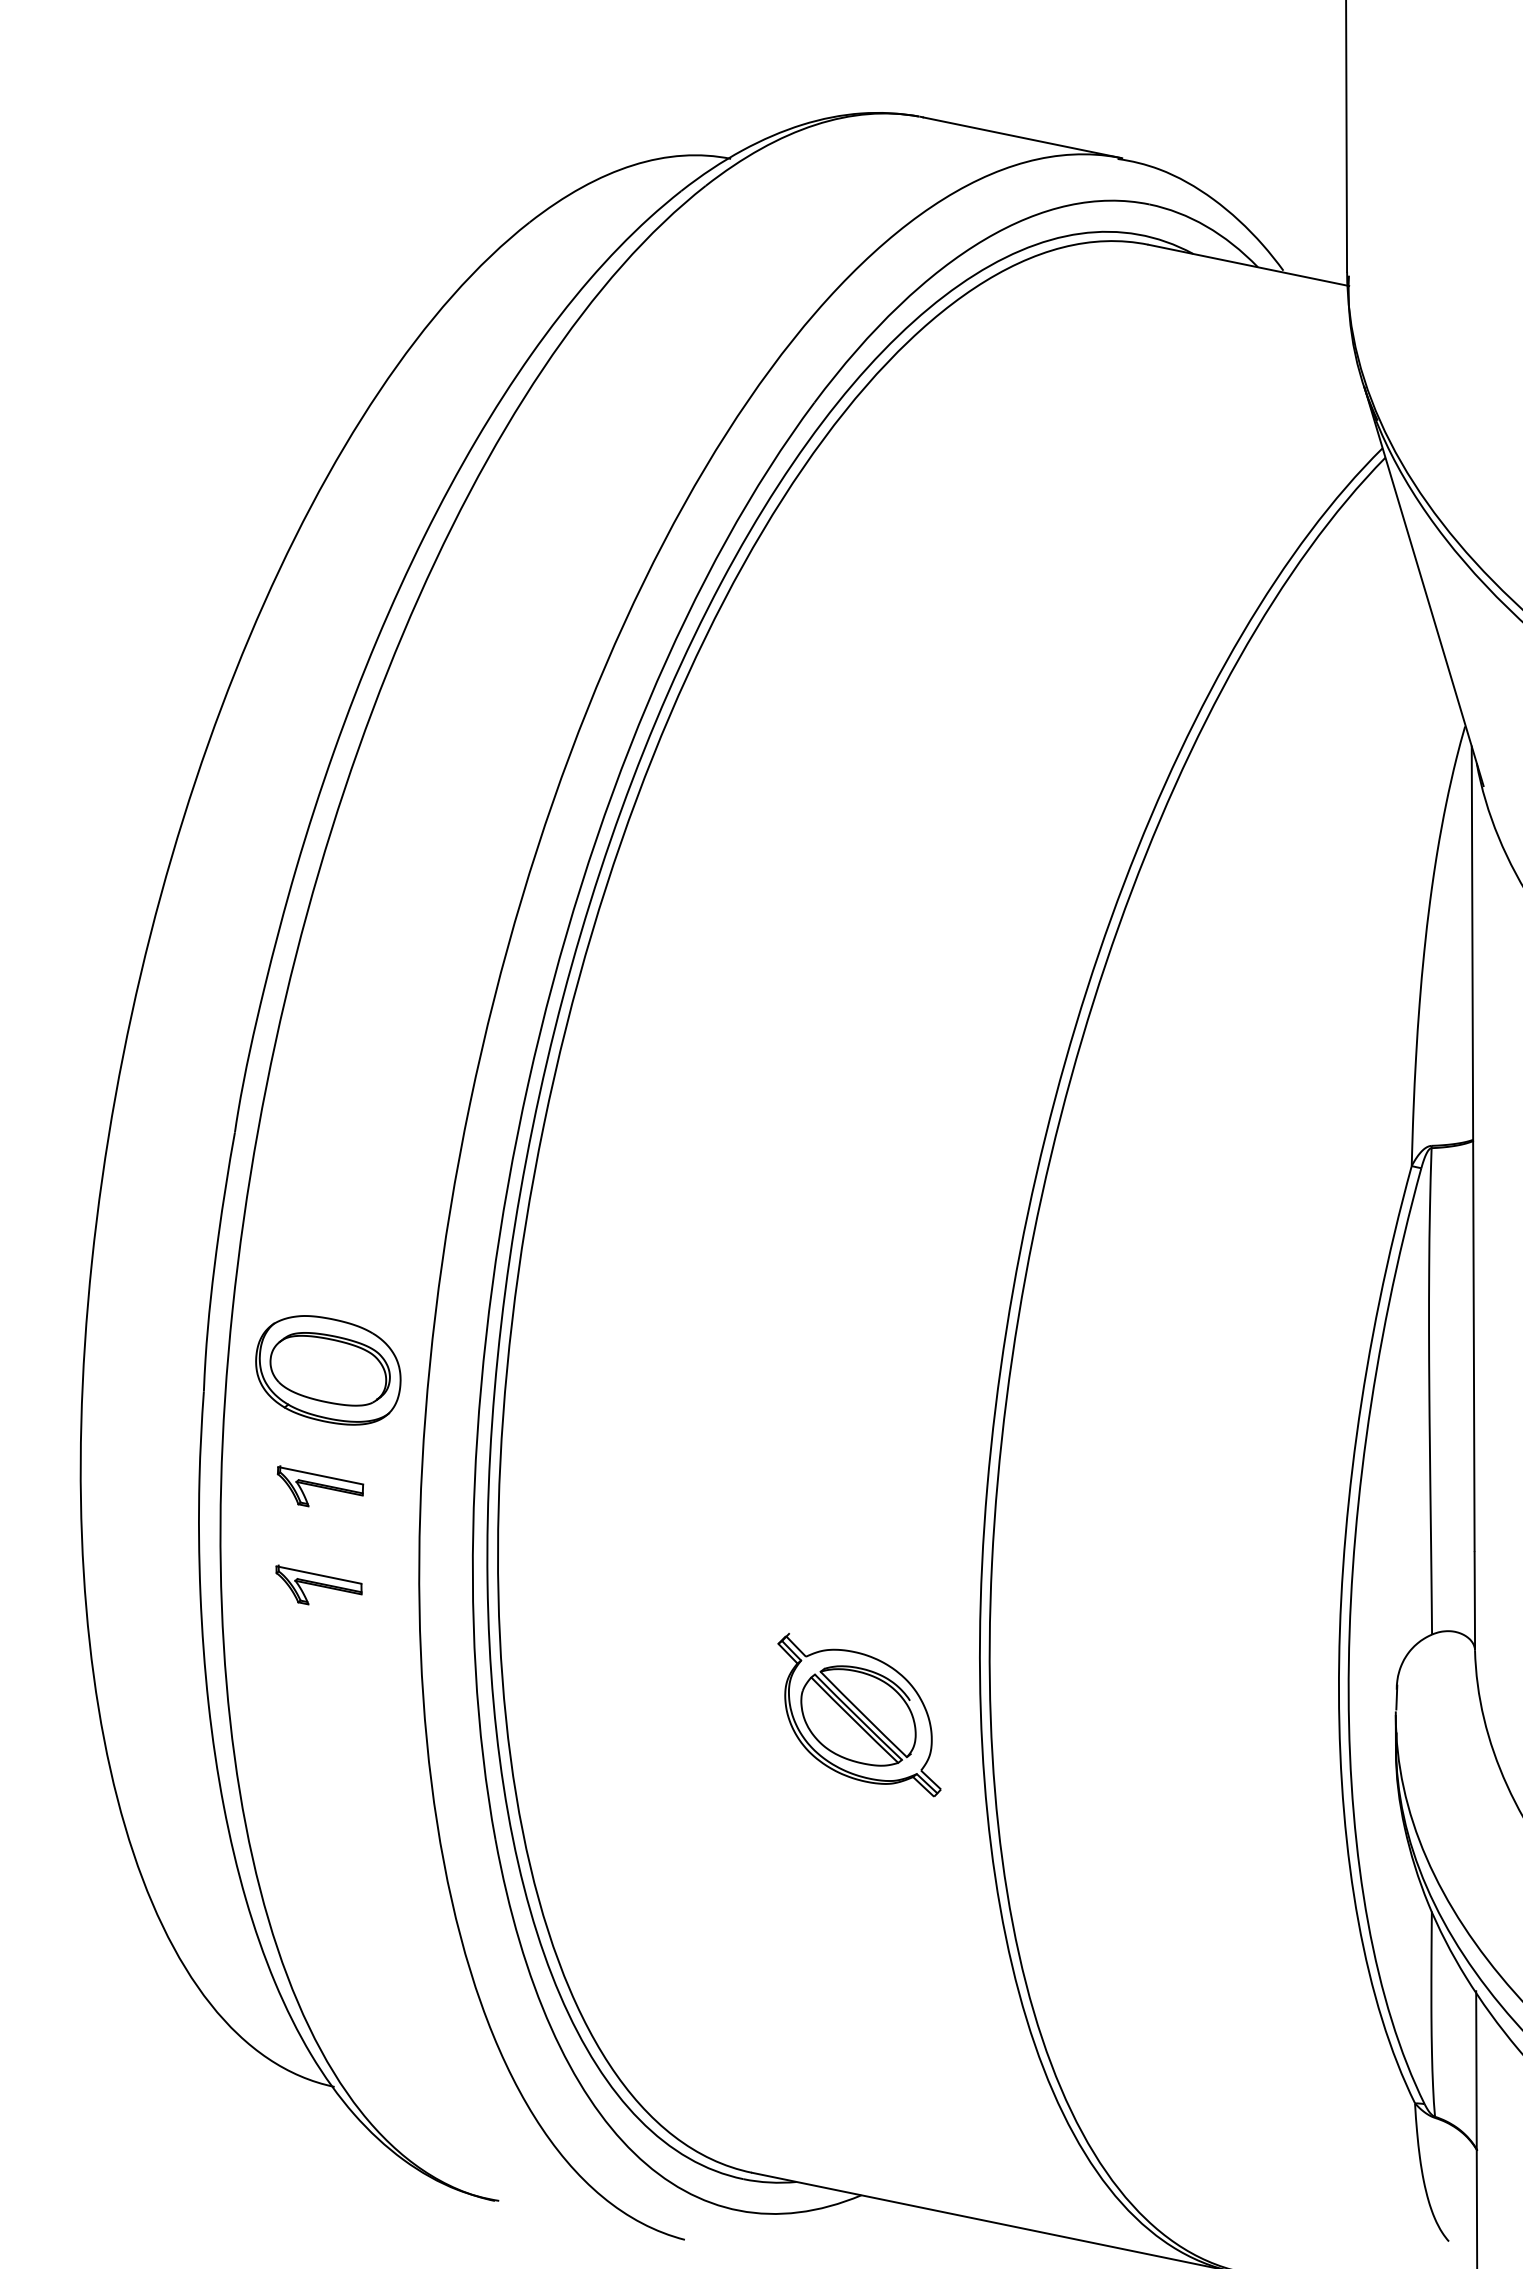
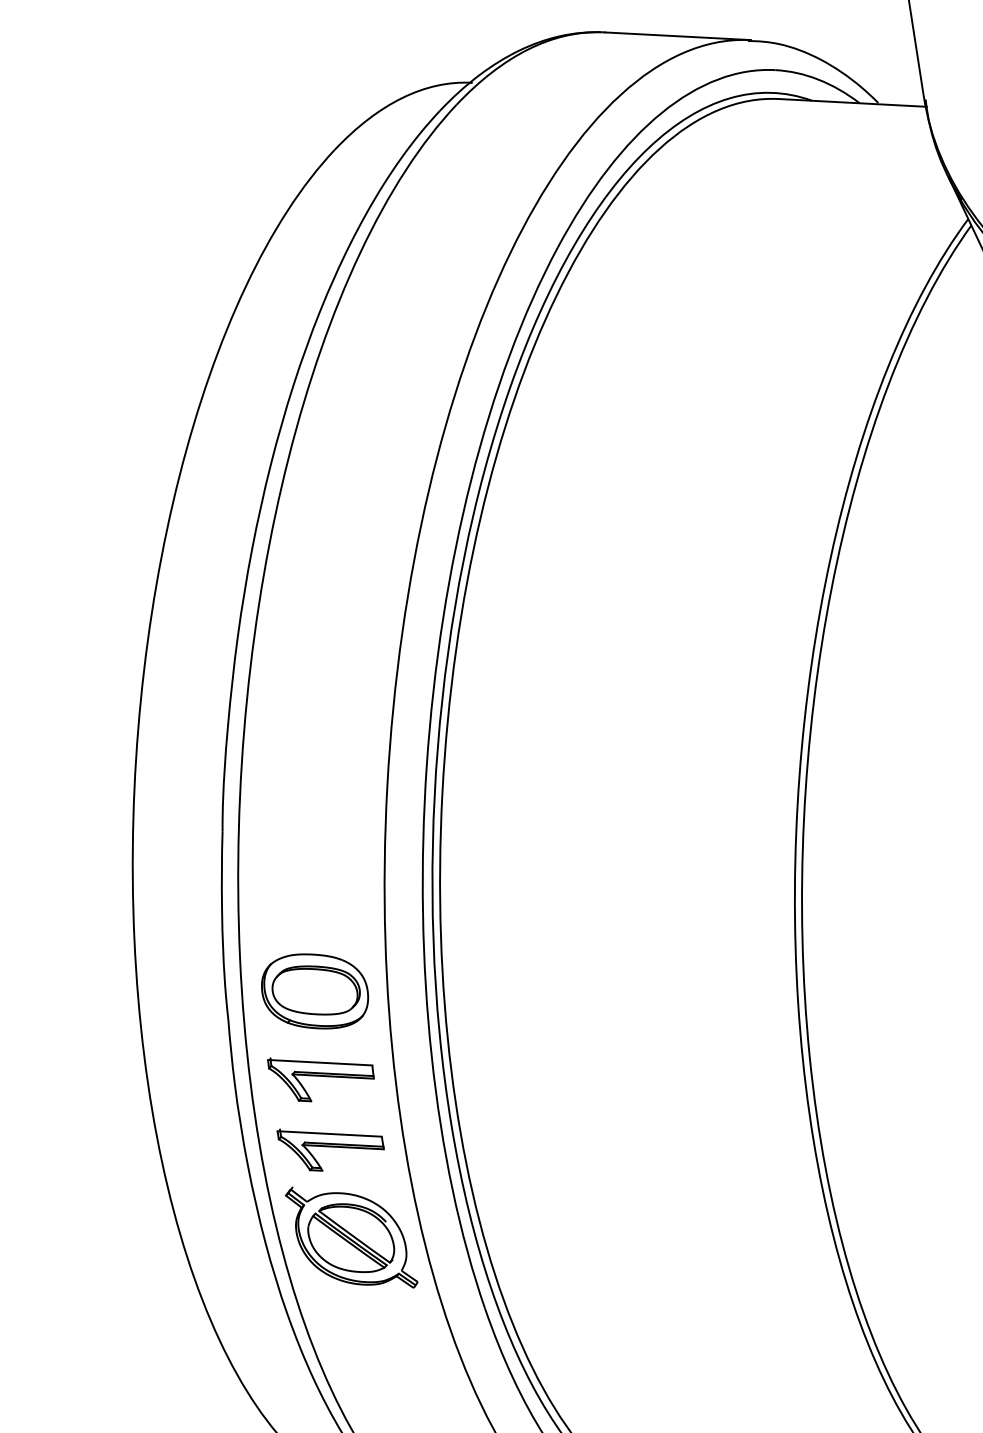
part: (320, 1485) -> (321, 1074), size x1.67
part: (318, 1584) -> (331, 1145), size x1.67
part: (859, 1715) -> (351, 1238), moved

